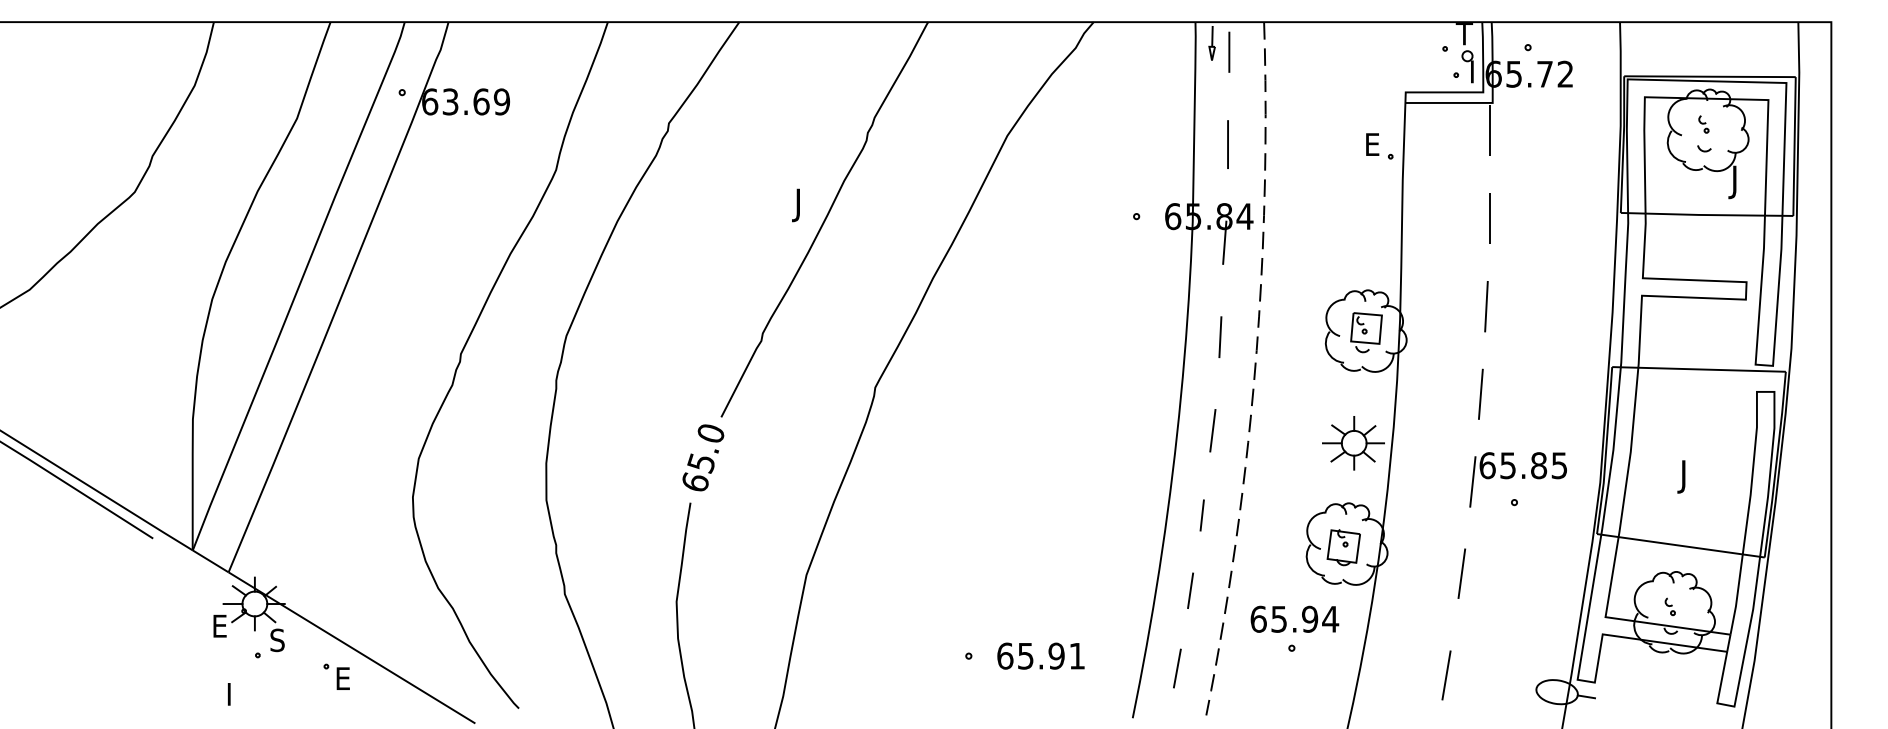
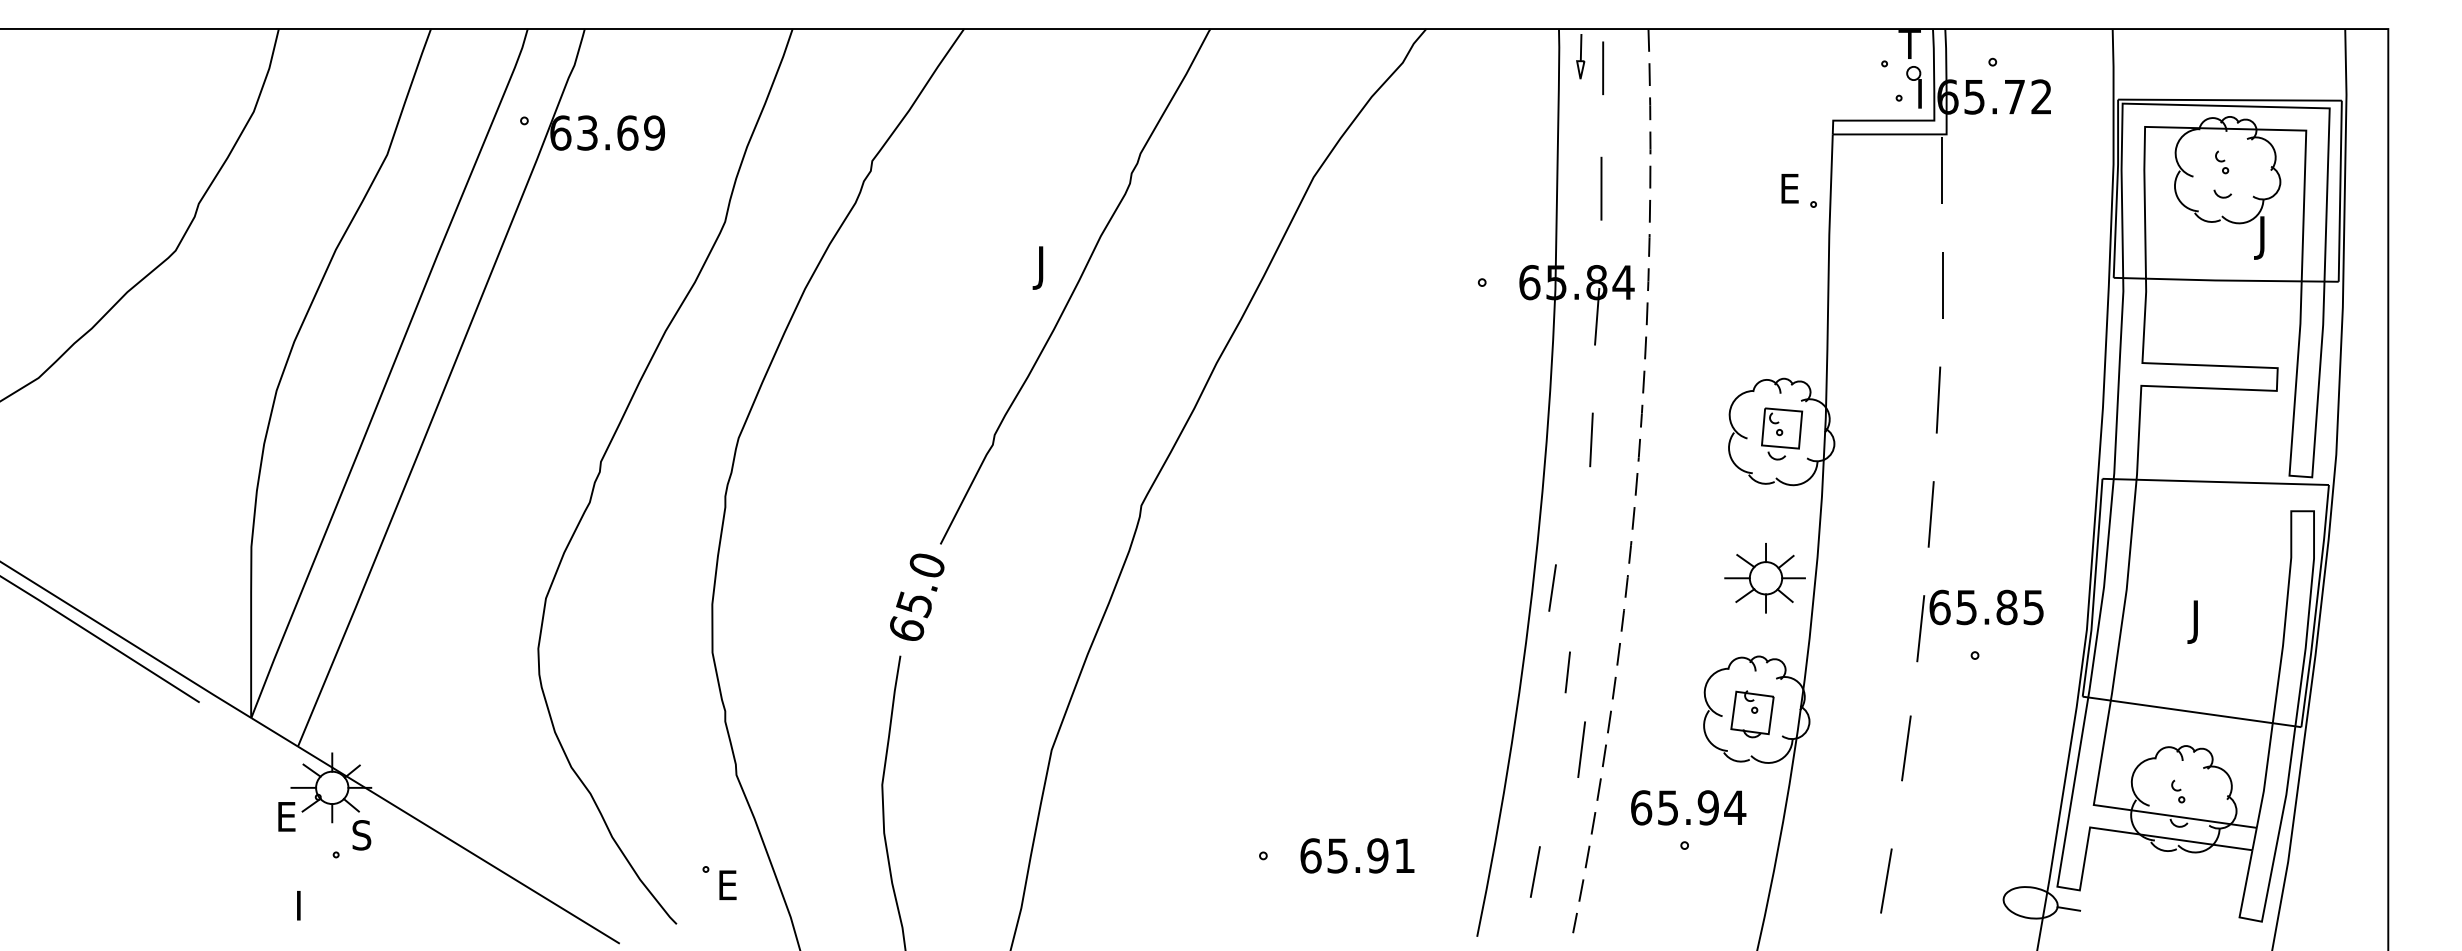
line: (1212, 430) -> (1581, 749), moved
line: (1190, 590) -> (1552, 587), moved
part: (336, 676) -> (719, 882), moved

